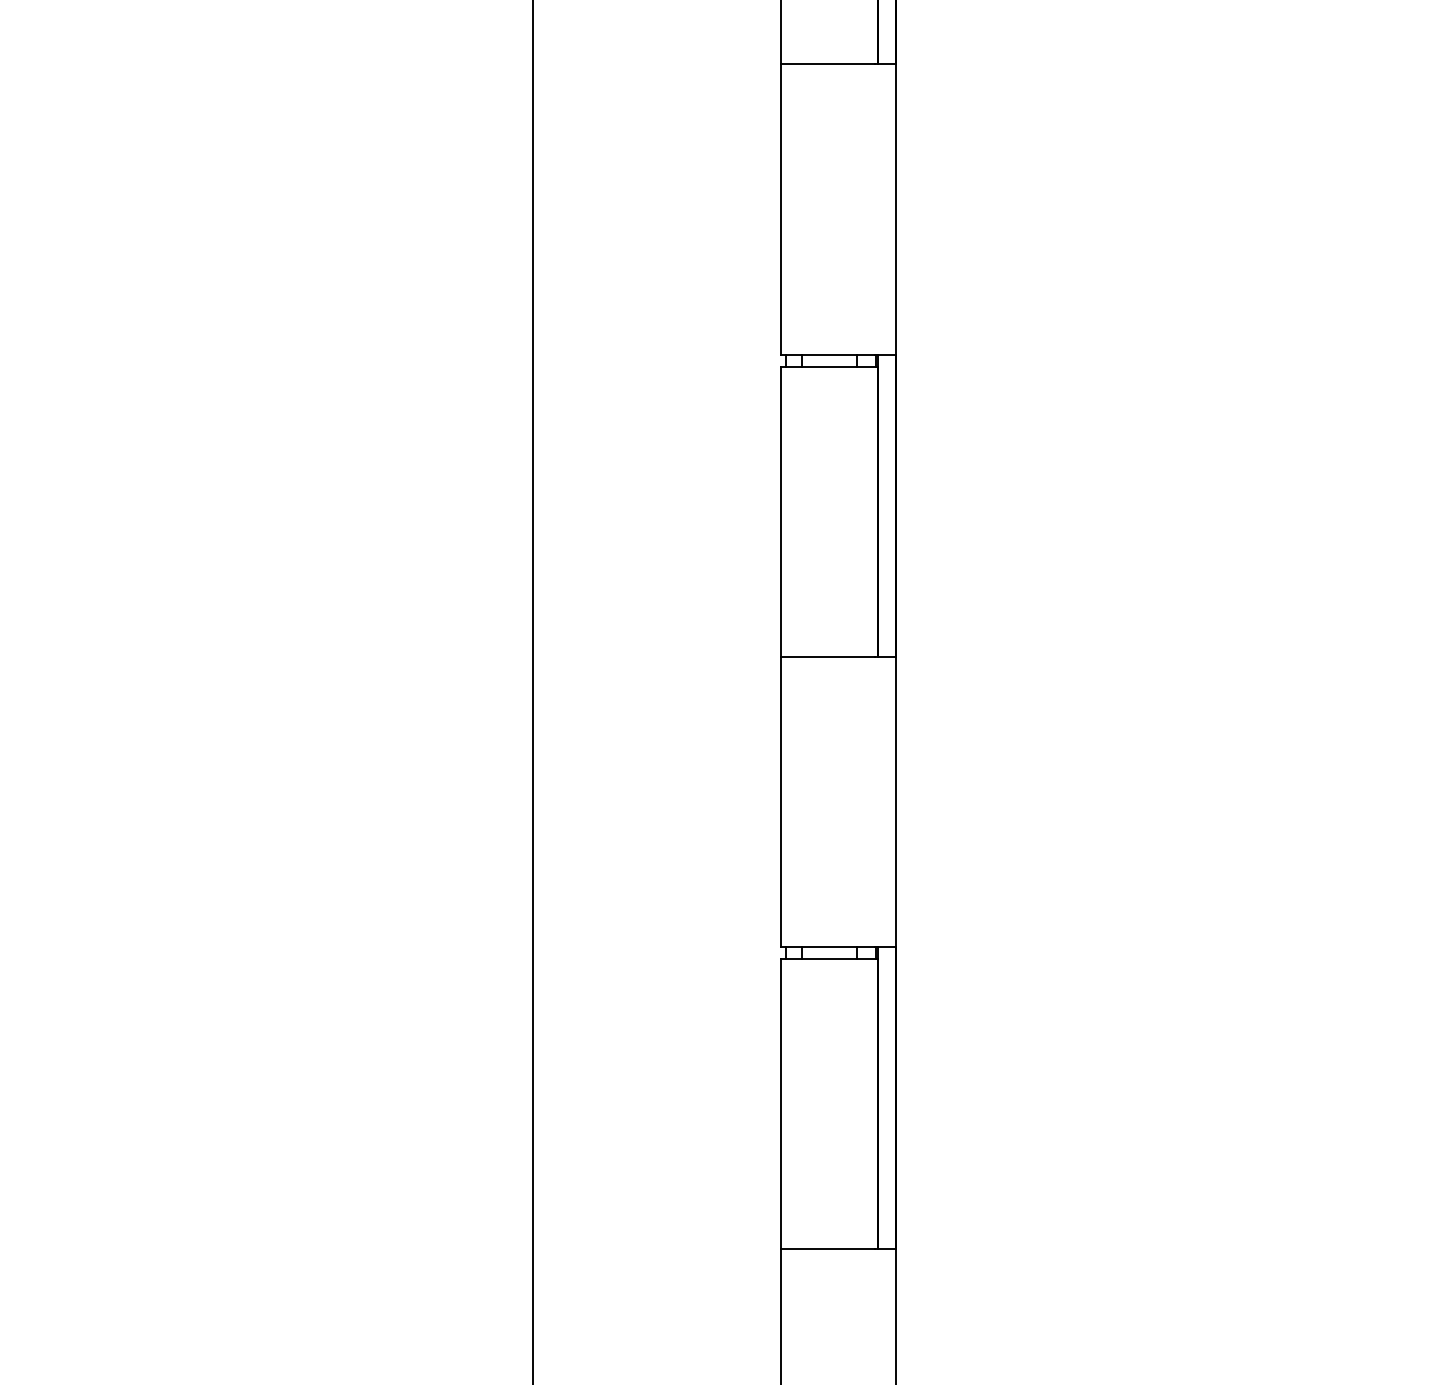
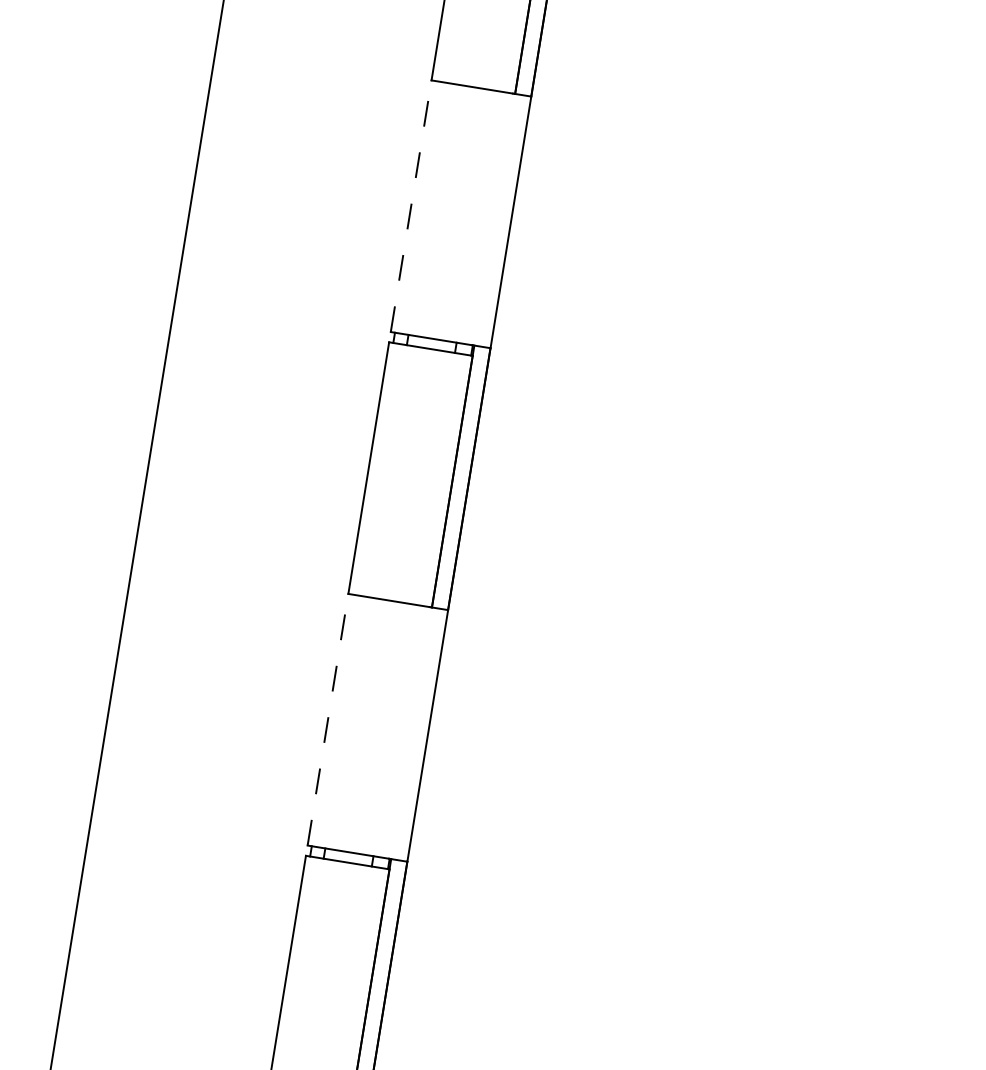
line: (781, 209) -> (411, 206), solid -> dashed
line: (781, 801) -> (328, 719), solid -> dashed

